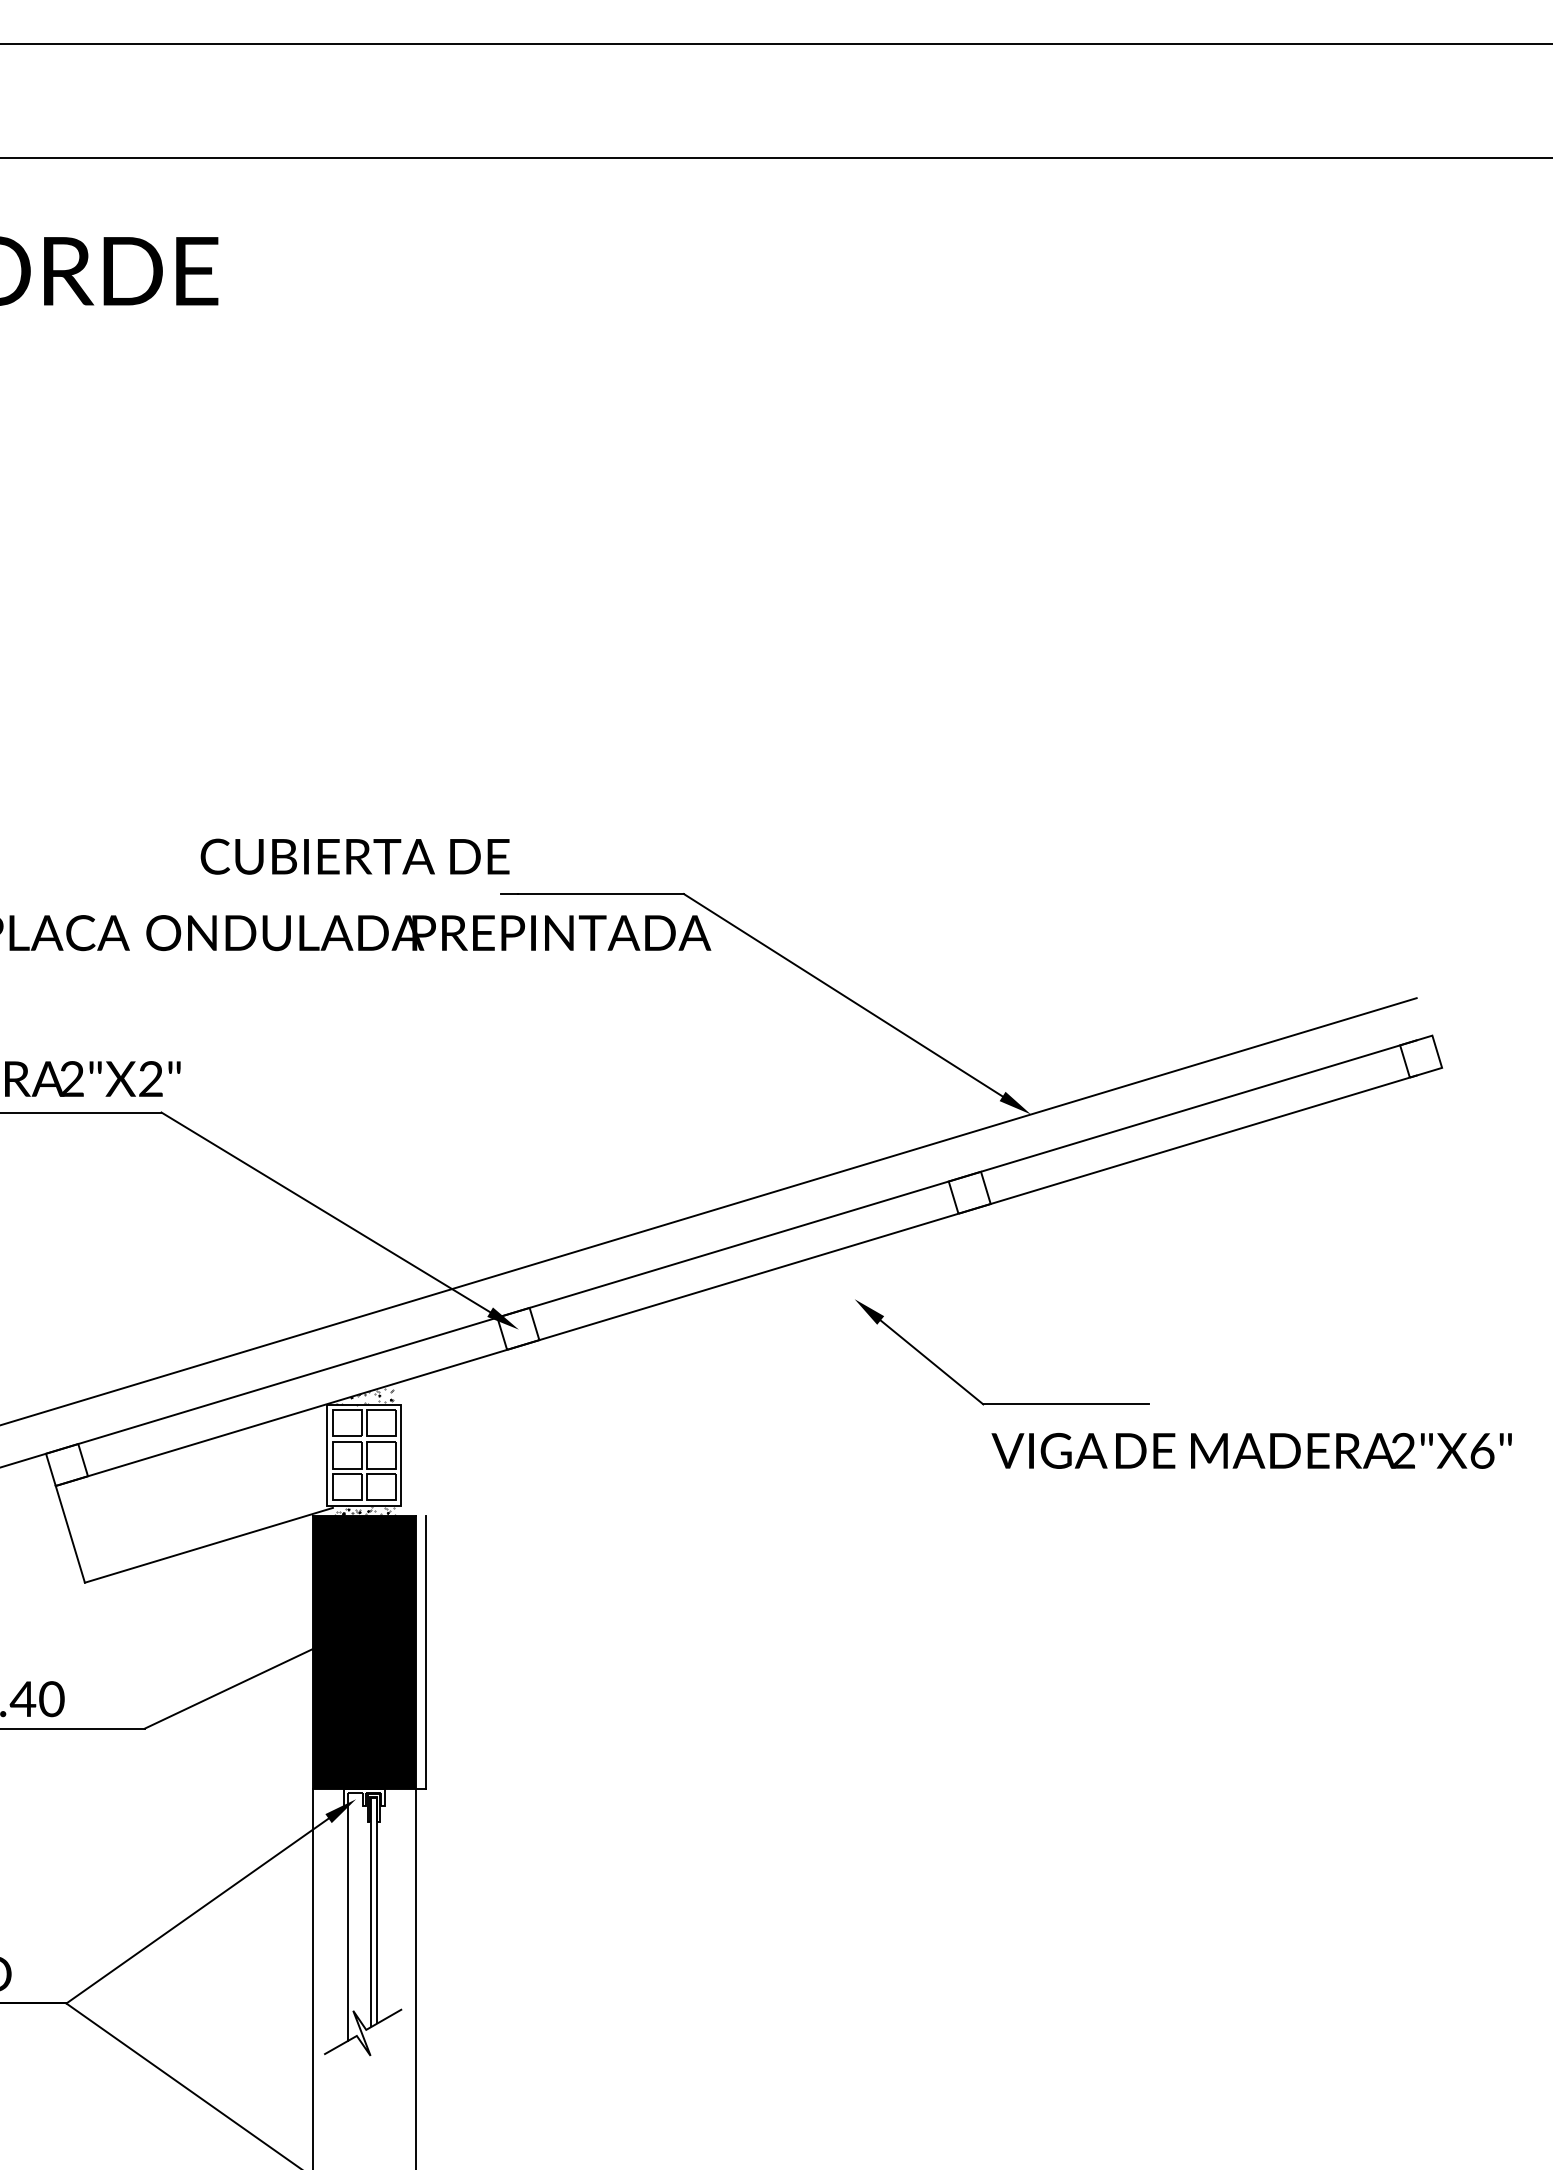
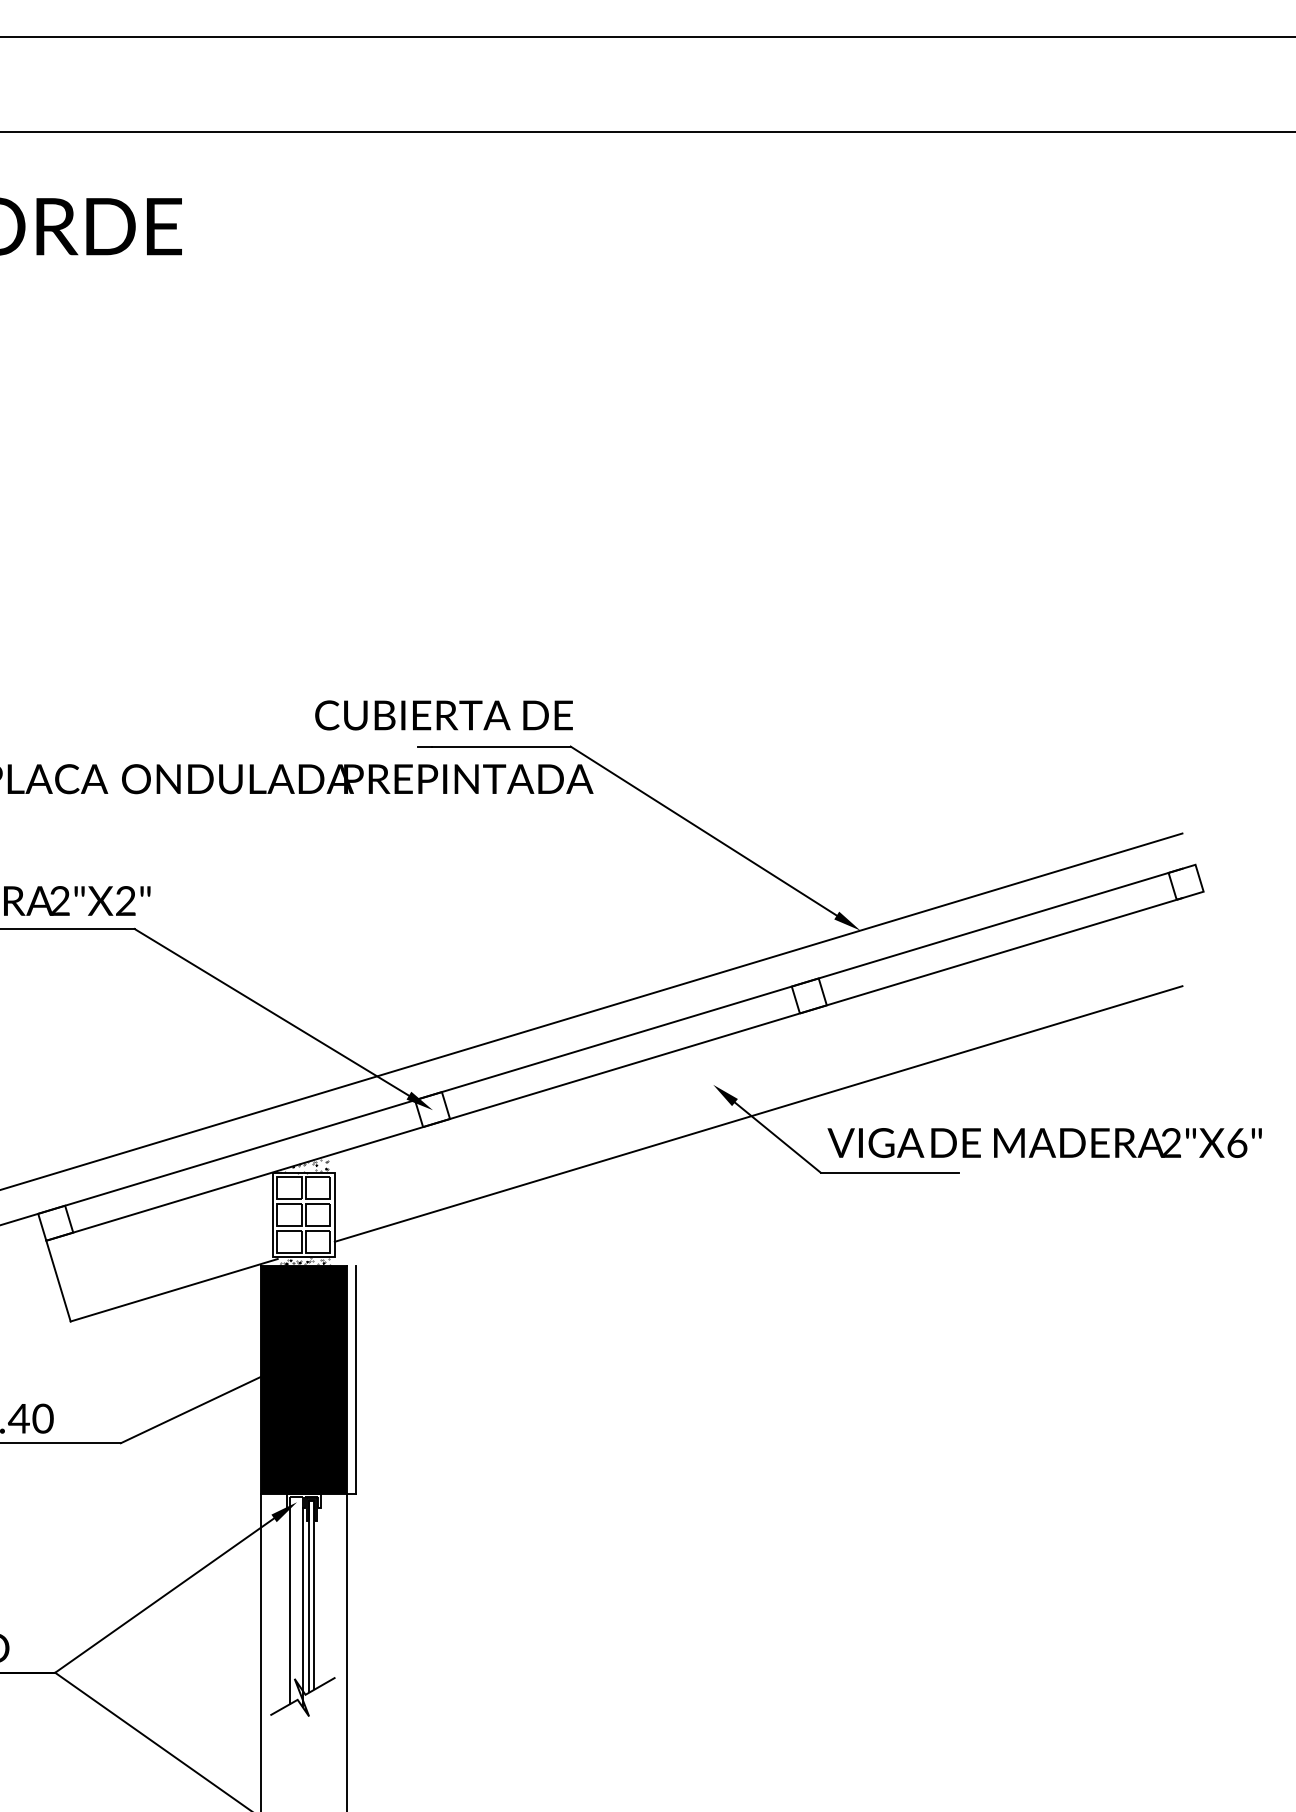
text: (354, 856) -> (443, 715), moved
line: (908, 1334) -> (758, 1114), added
text: (1251, 1450) -> (1044, 1142), moved
line: (362, 1925) -> (302, 1607), added

